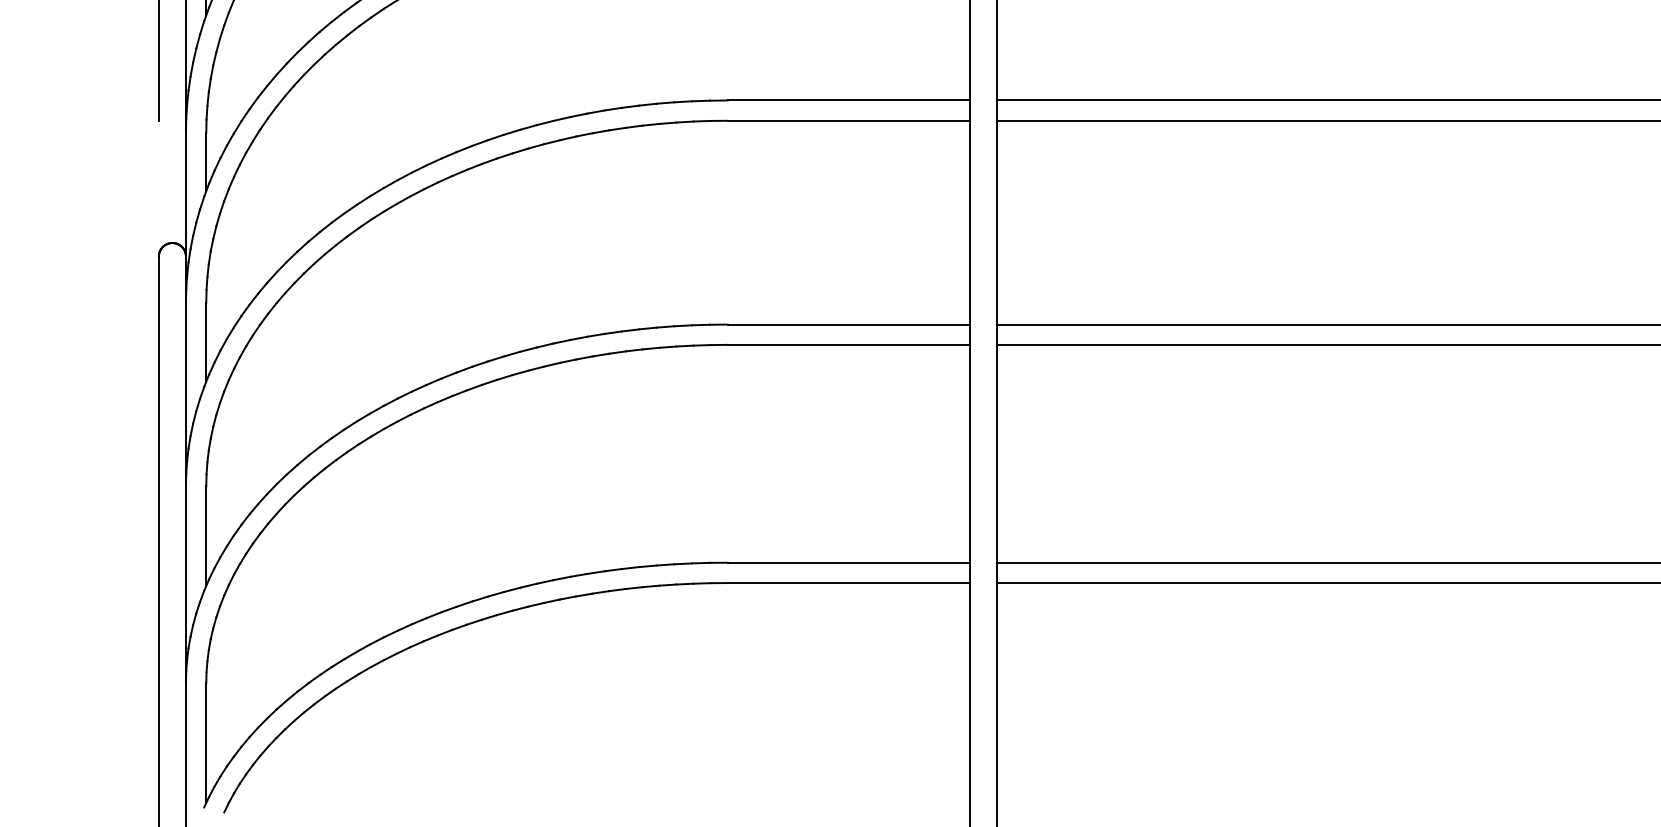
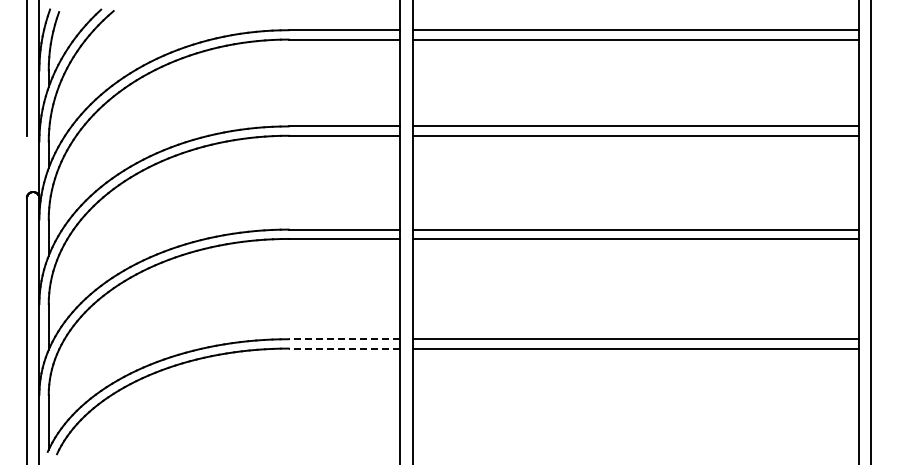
line: (848, 563) -> (344, 339), solid -> dashed
line: (848, 582) -> (344, 348), solid -> dashed

